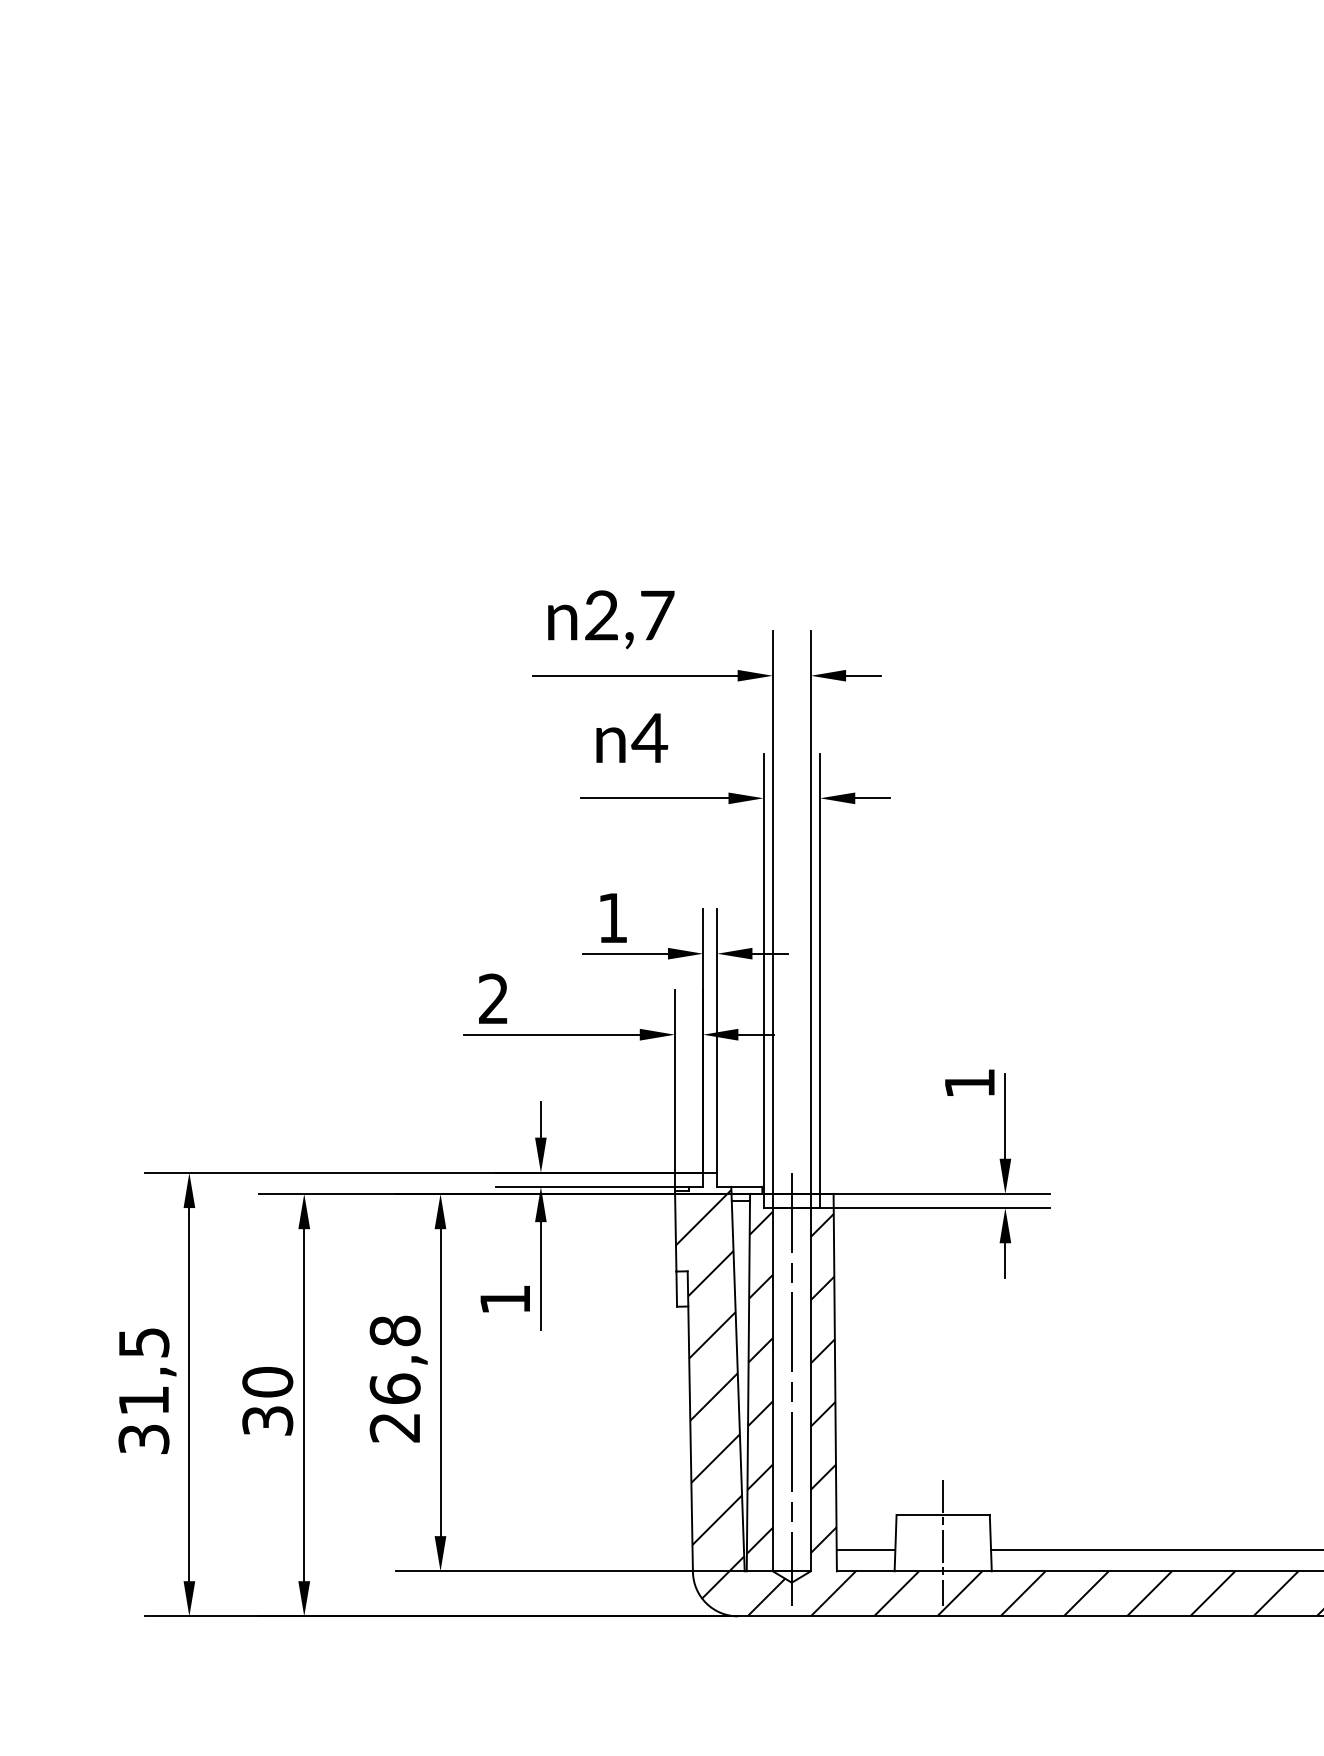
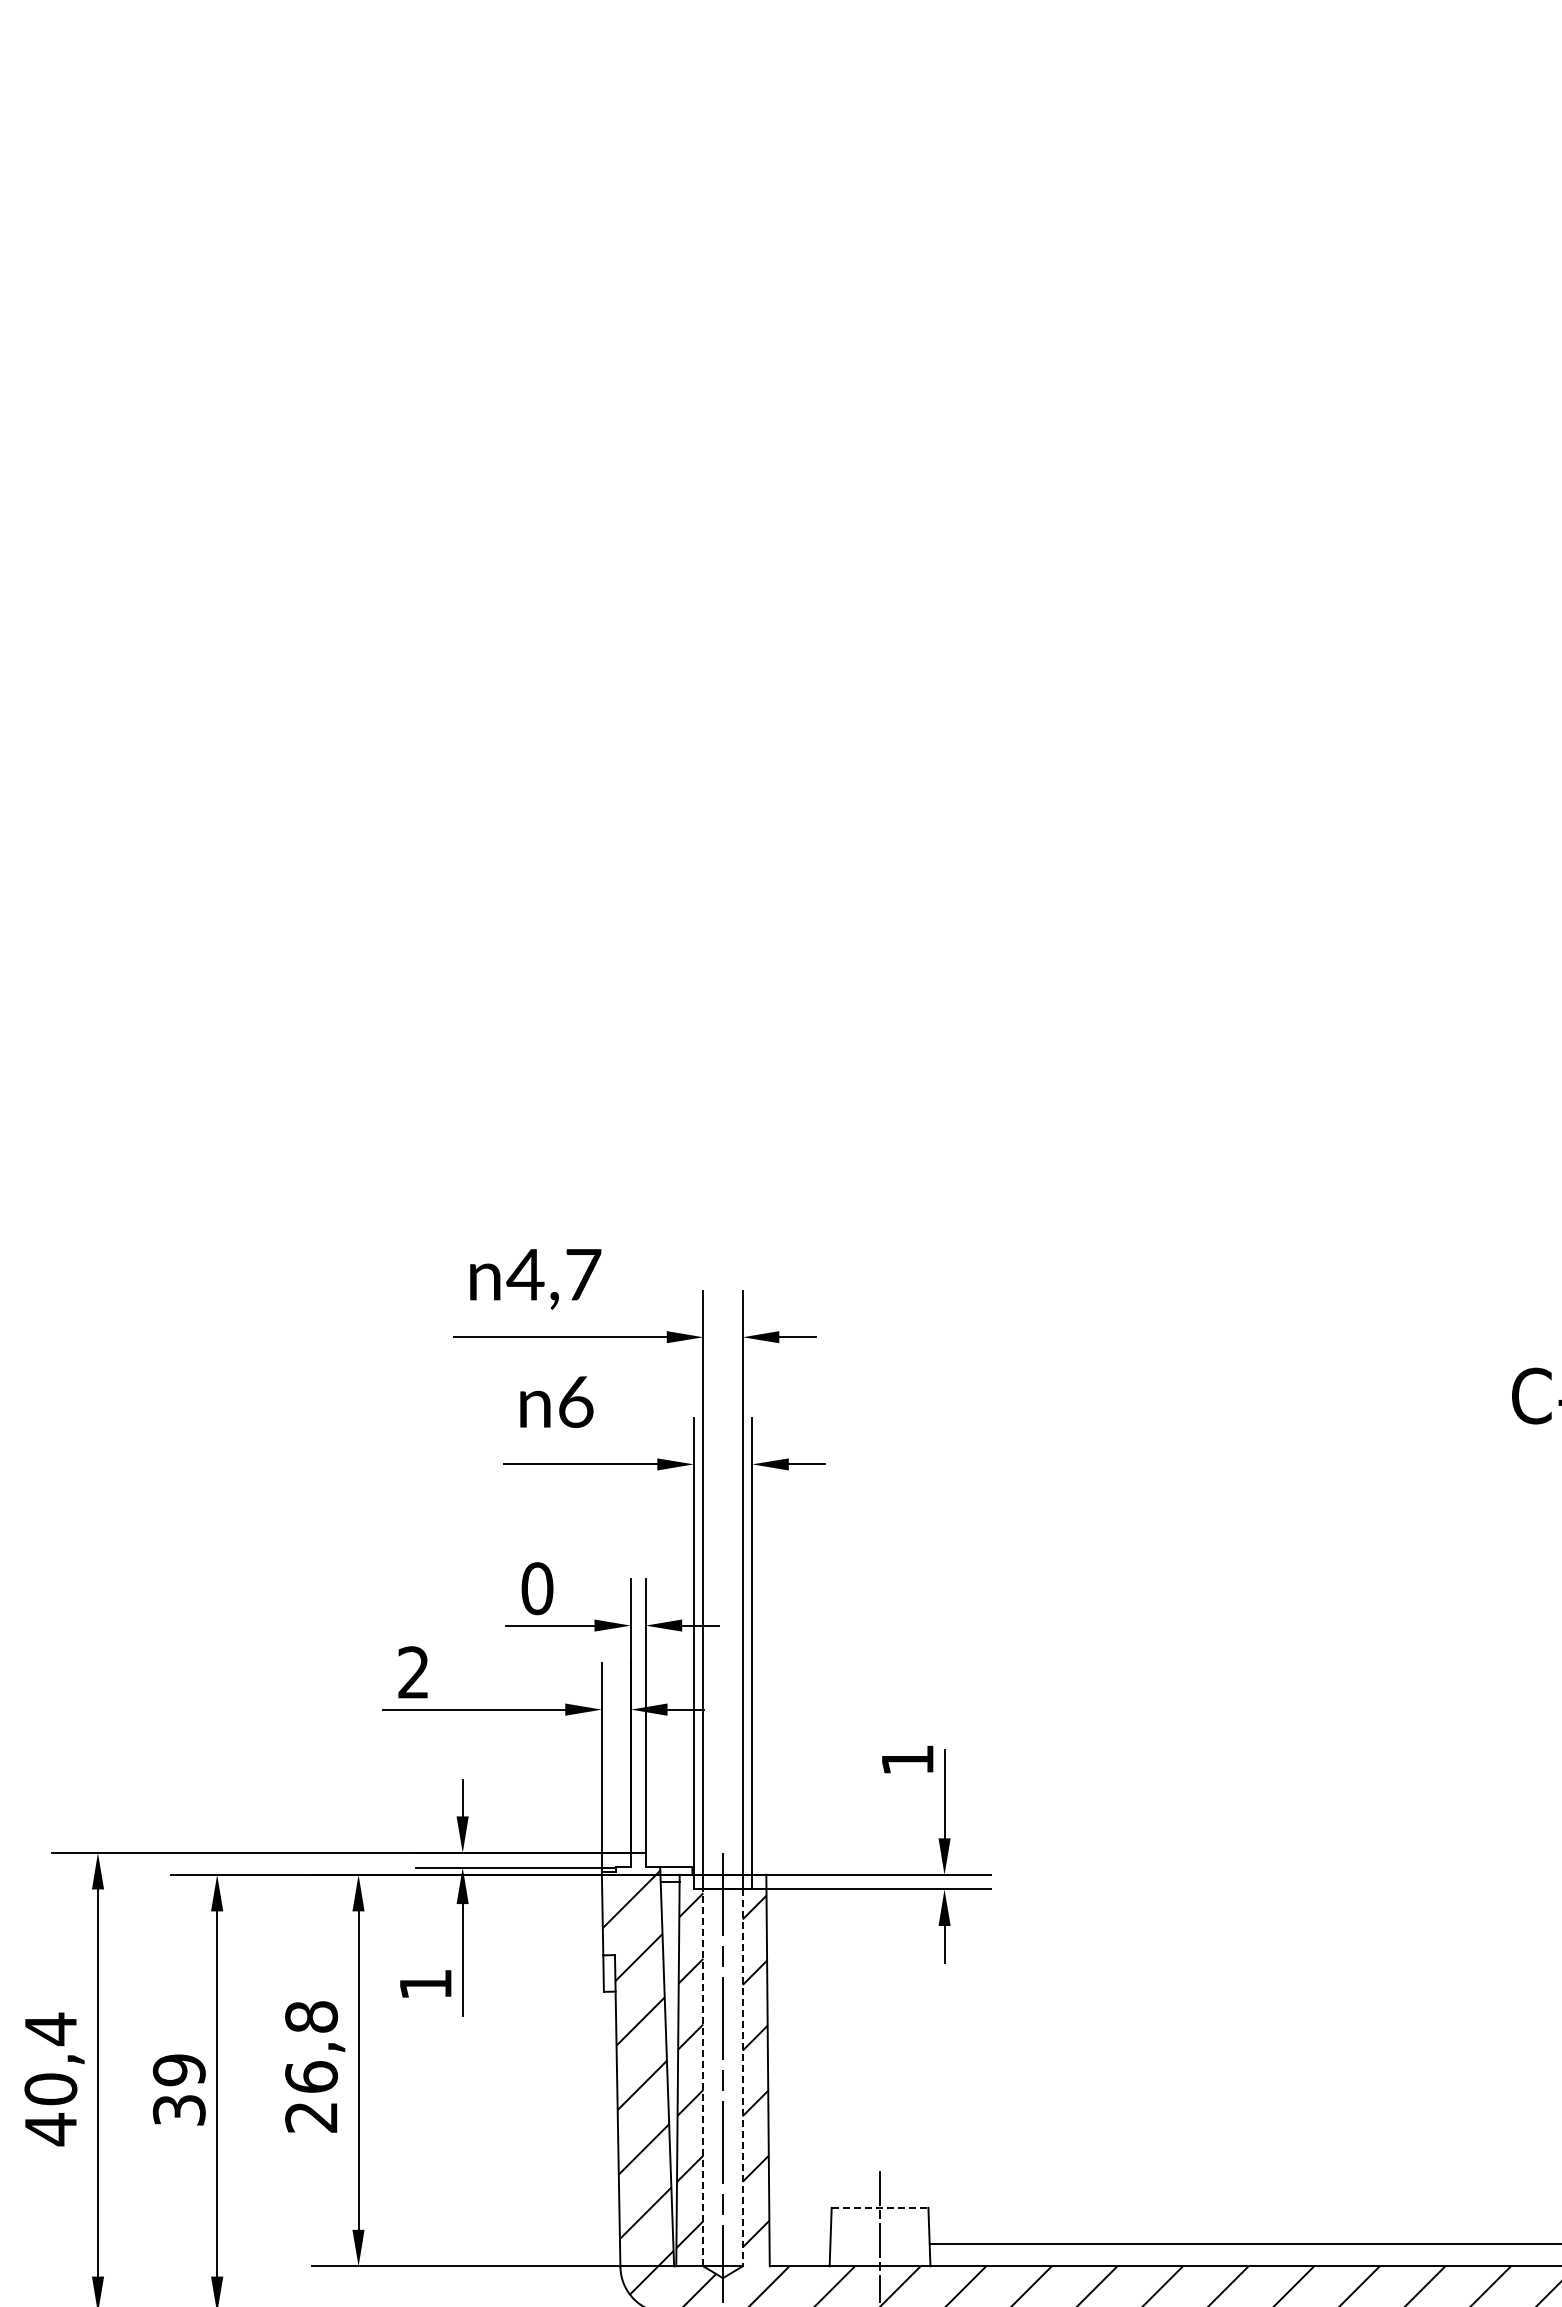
text: (601, 615) -> (525, 1274), 2,7 -> 4,7
text: (649, 738) -> (575, 1402), 4 -> 6
text: (613, 917) -> (537, 1588), 1 -> 0
text: (267, 1382) -> (179, 2070), 30 -> 39
line: (773, 1389) -> (703, 2077), solid -> dashed
line: (810, 1390) -> (742, 2078), solid -> dashed
text: (143, 1391) -> (50, 2079), 31,5 -> 40,4
line: (943, 1514) -> (880, 2207), solid -> dashed
line: (865, 1550) -> (799, 2244), removed

